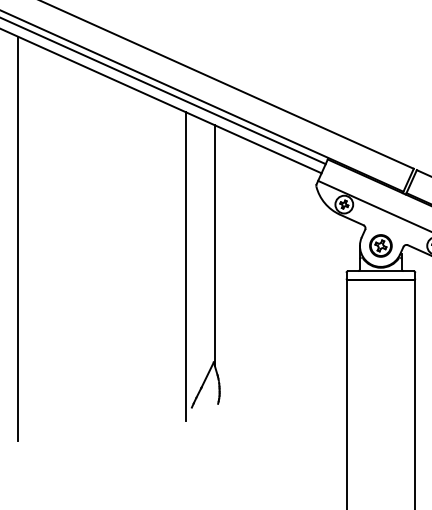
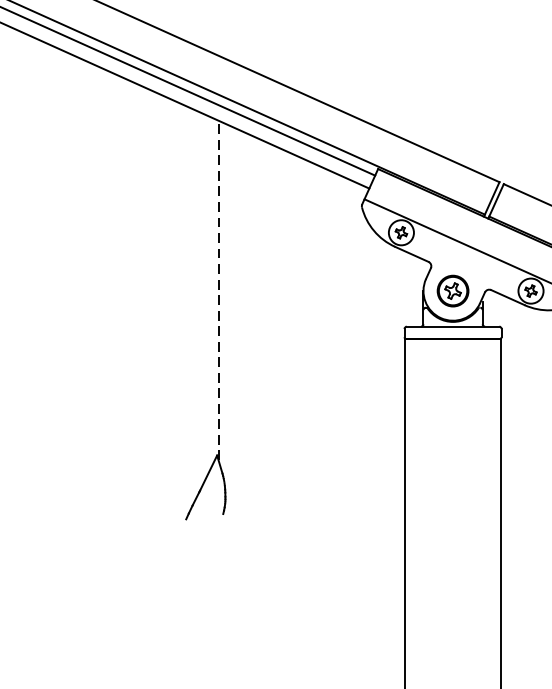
line: (214, 245) -> (218, 290), solid -> dashed
line: (186, 266) -> (178, 320), removed

